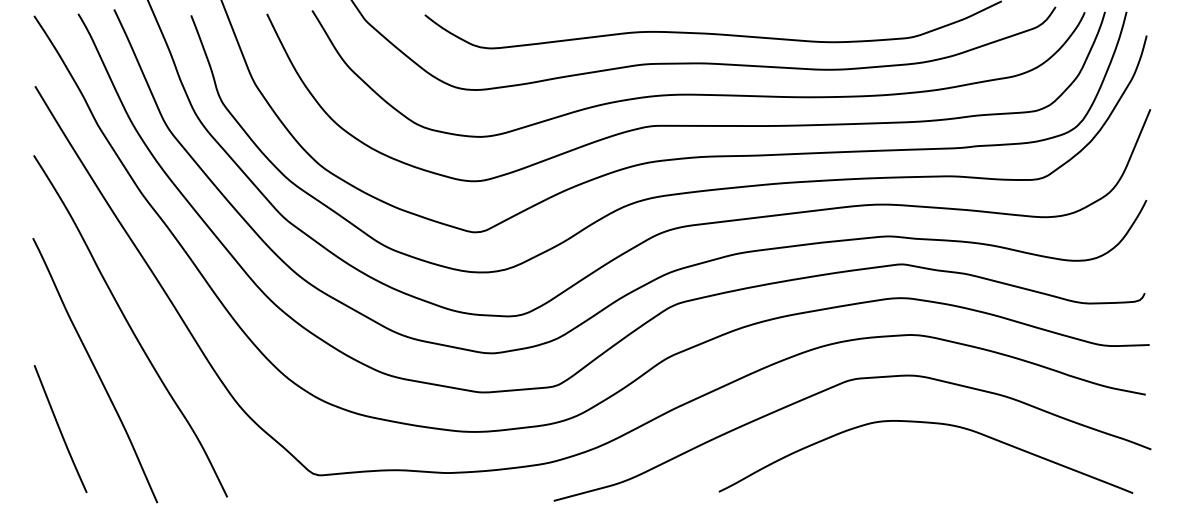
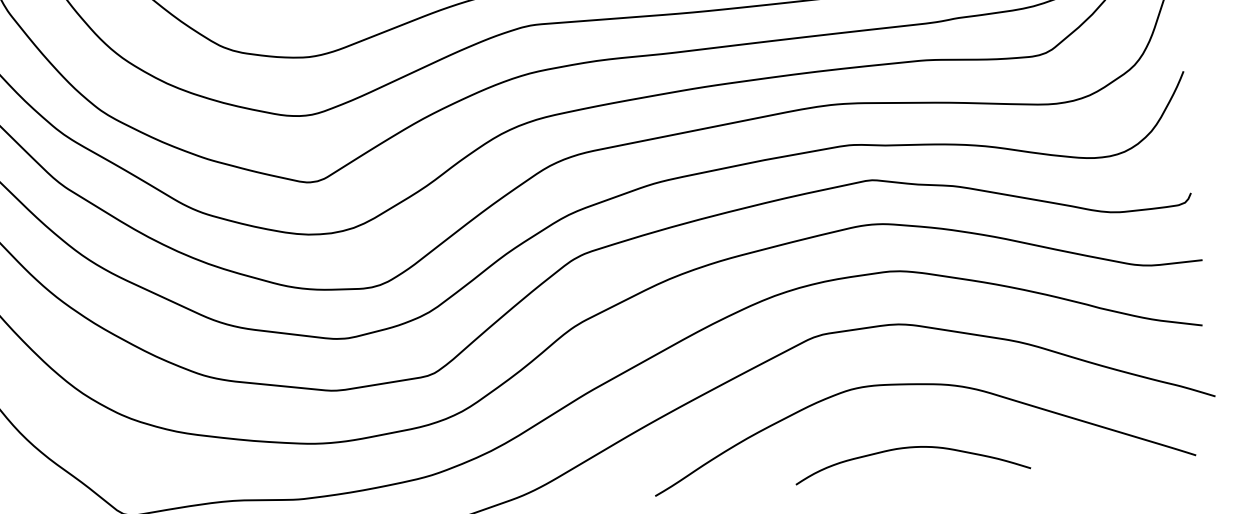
curve: (916, 470) -> (911, 447), added

